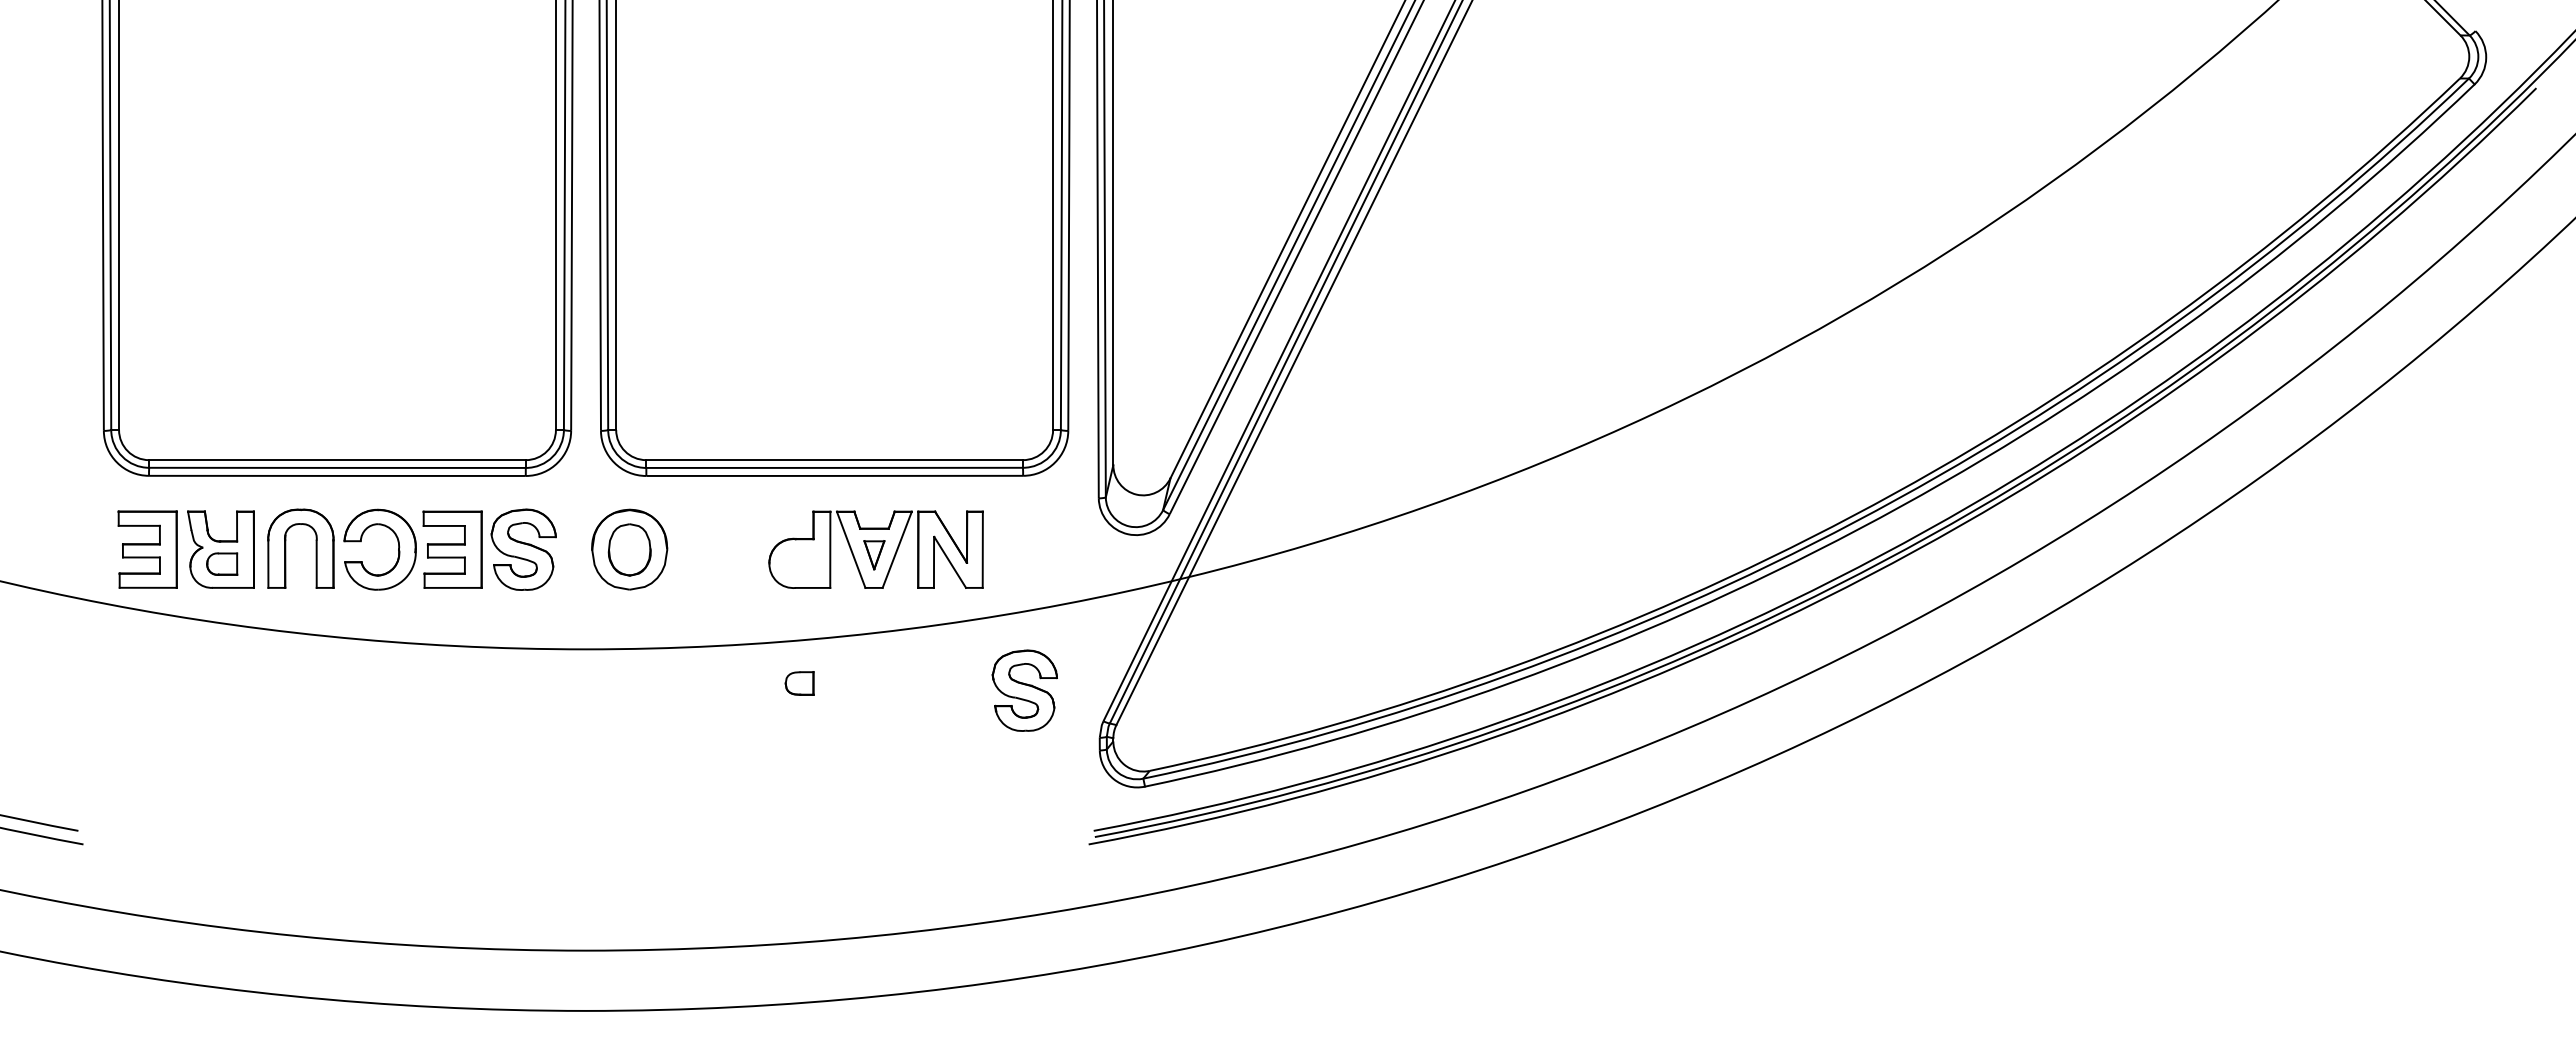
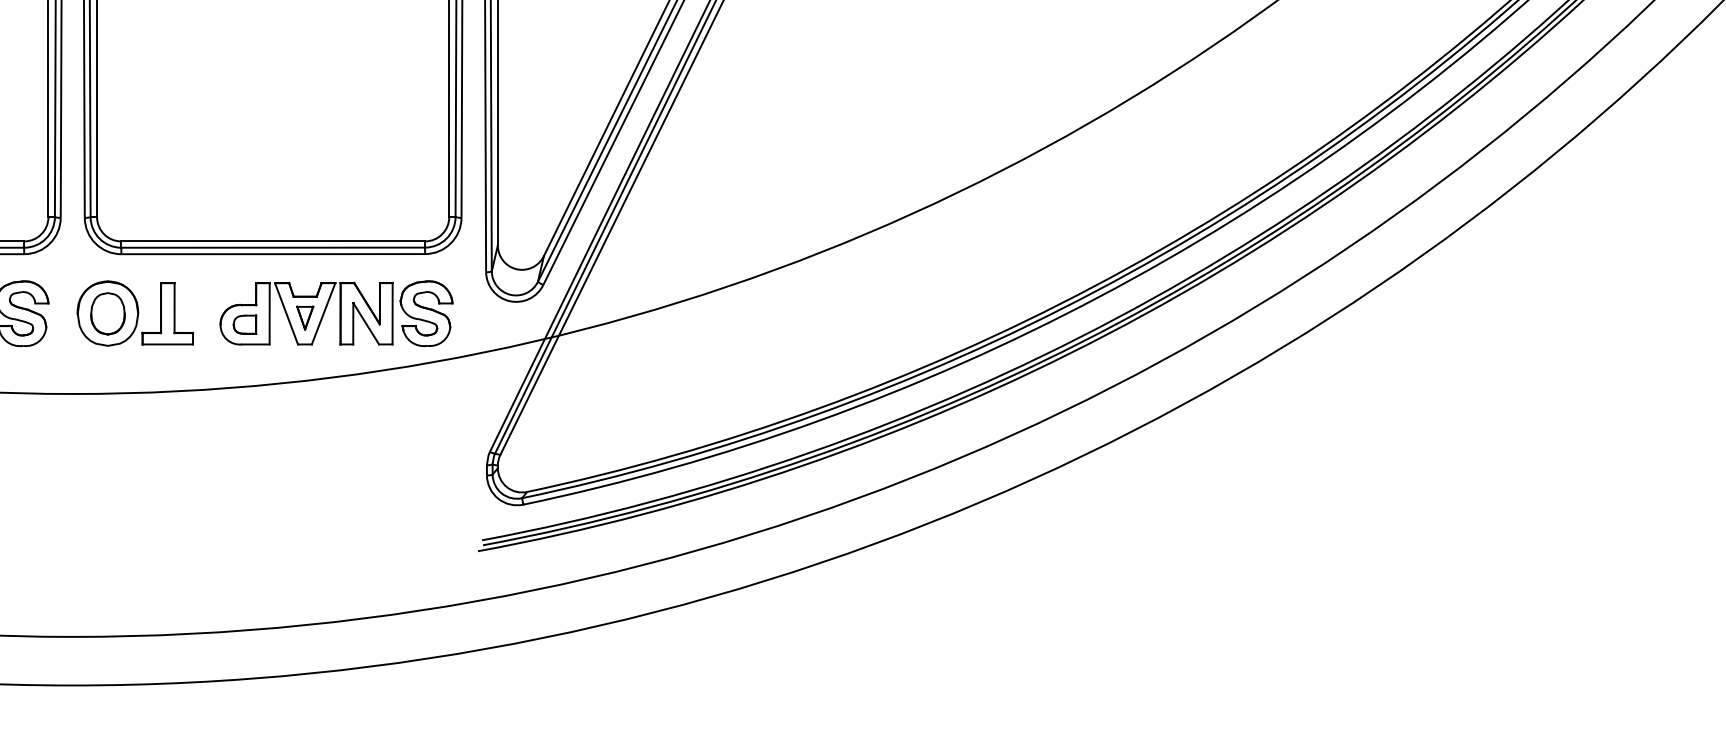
part: (703, 549) -> (167, 313), added
part: (799, 683) -> (244, 324), moved
part: (1024, 690) -> (426, 313), moved

